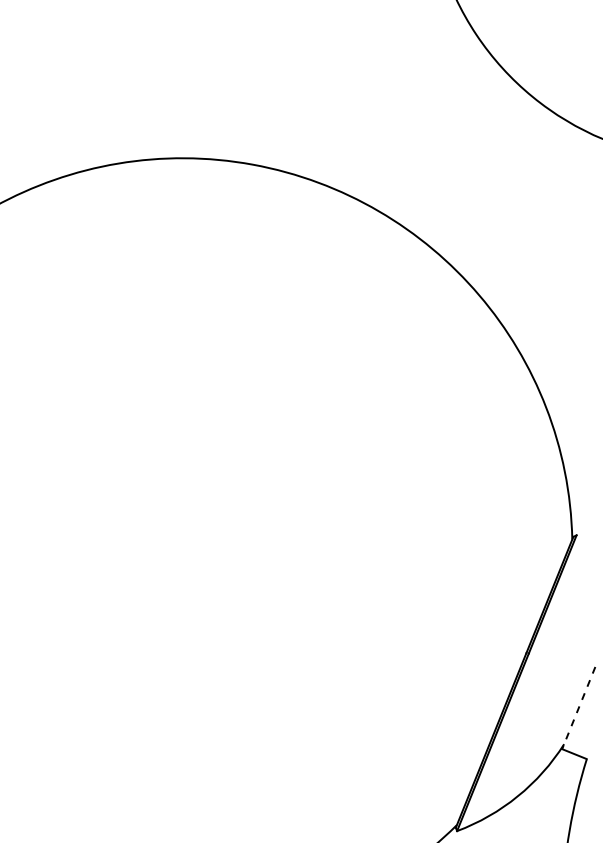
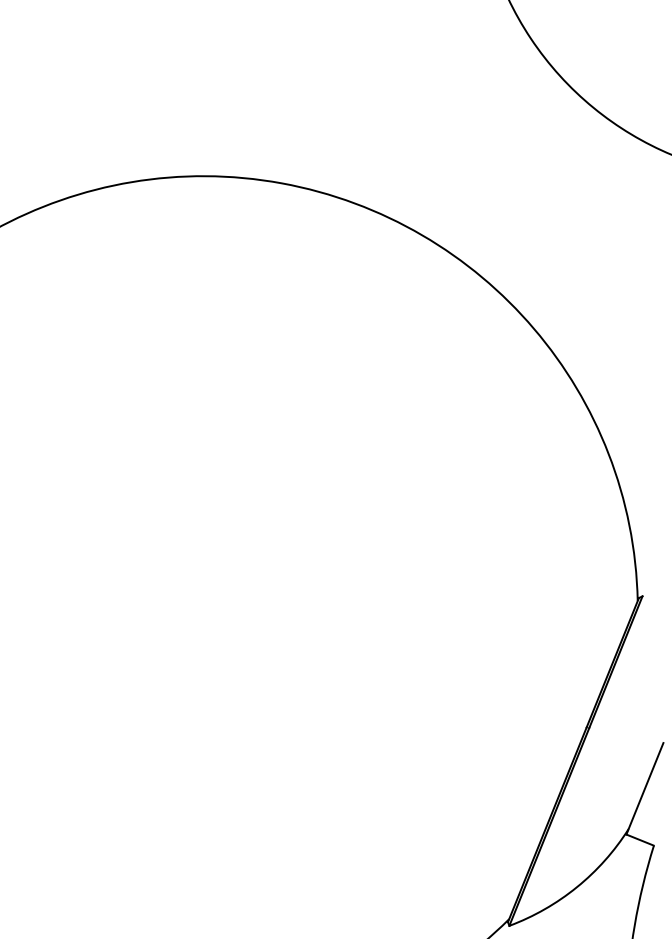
line: (578, 708) -> (644, 789), dashed -> solid

